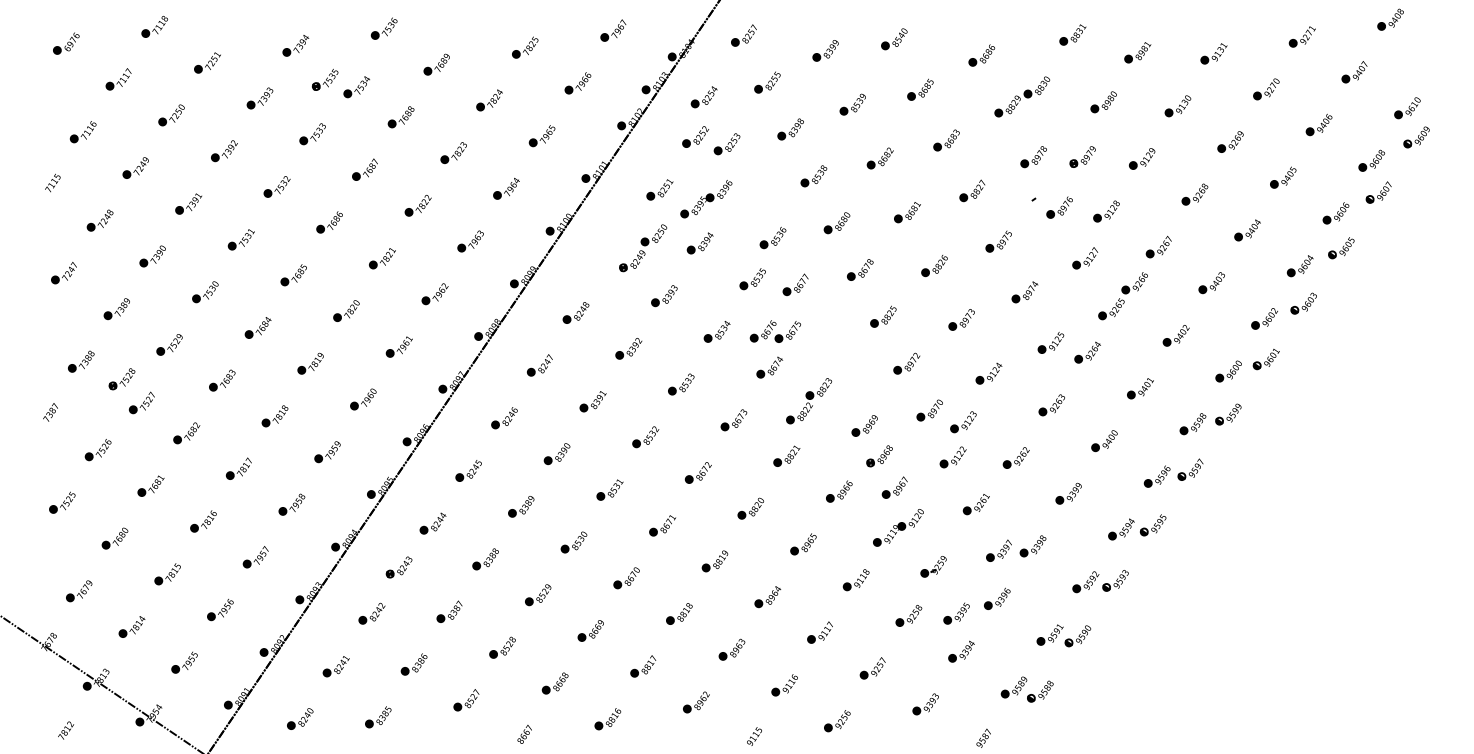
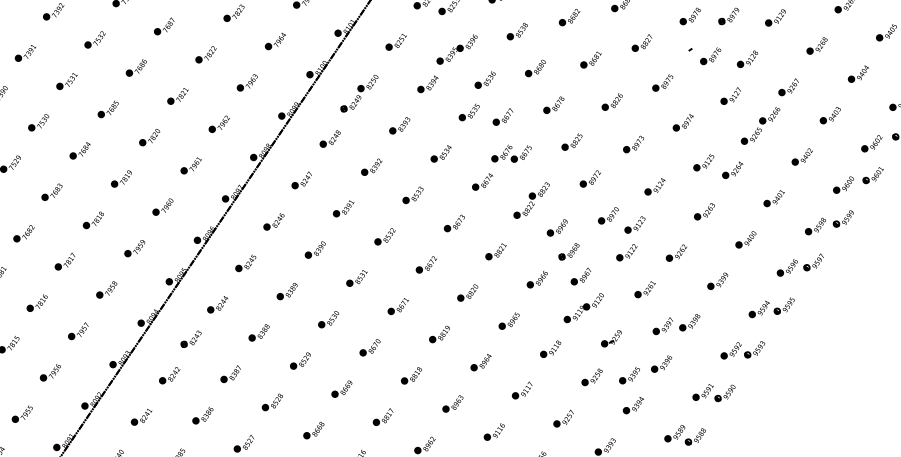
part: (706, 199) -> (457, 49), moved
part: (643, 248) -> (359, 93), moved
part: (774, 331) -> (510, 153), moved
part: (809, 401) -> (532, 200), moved

